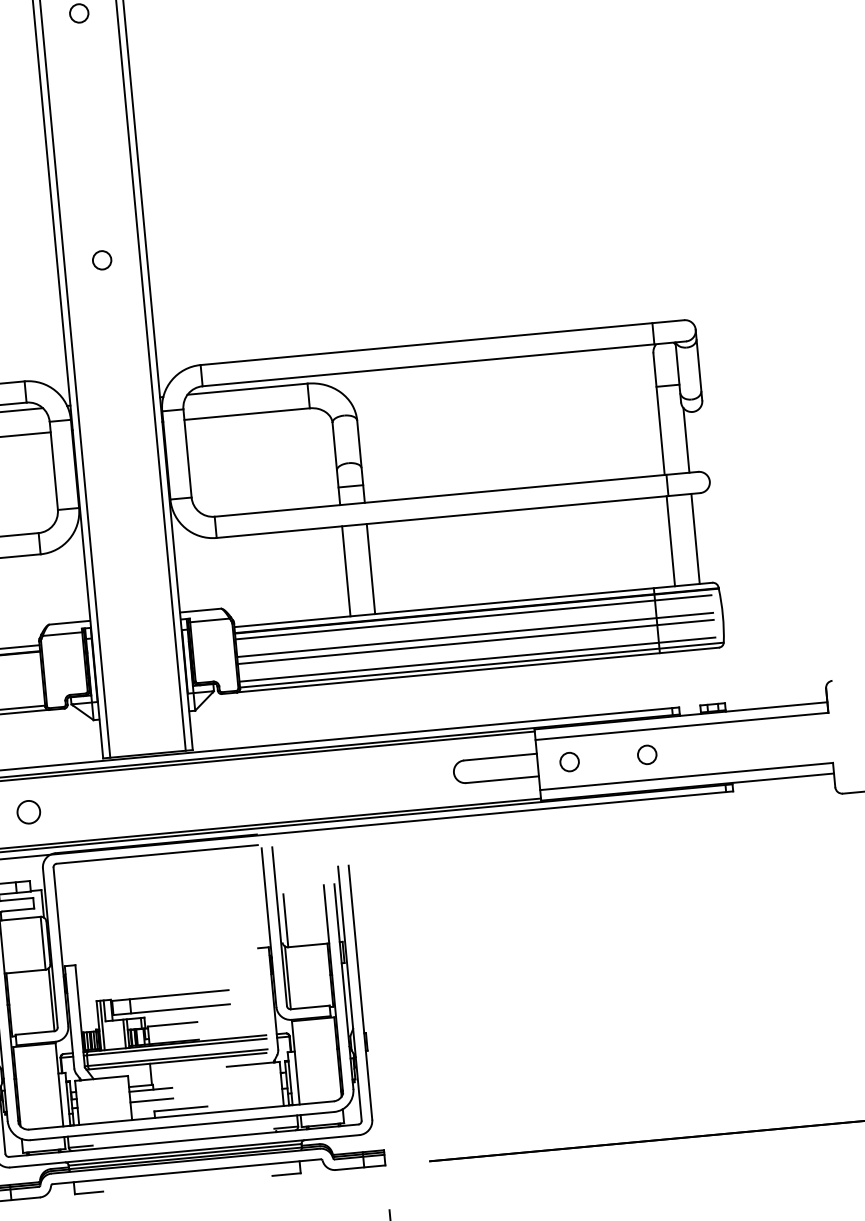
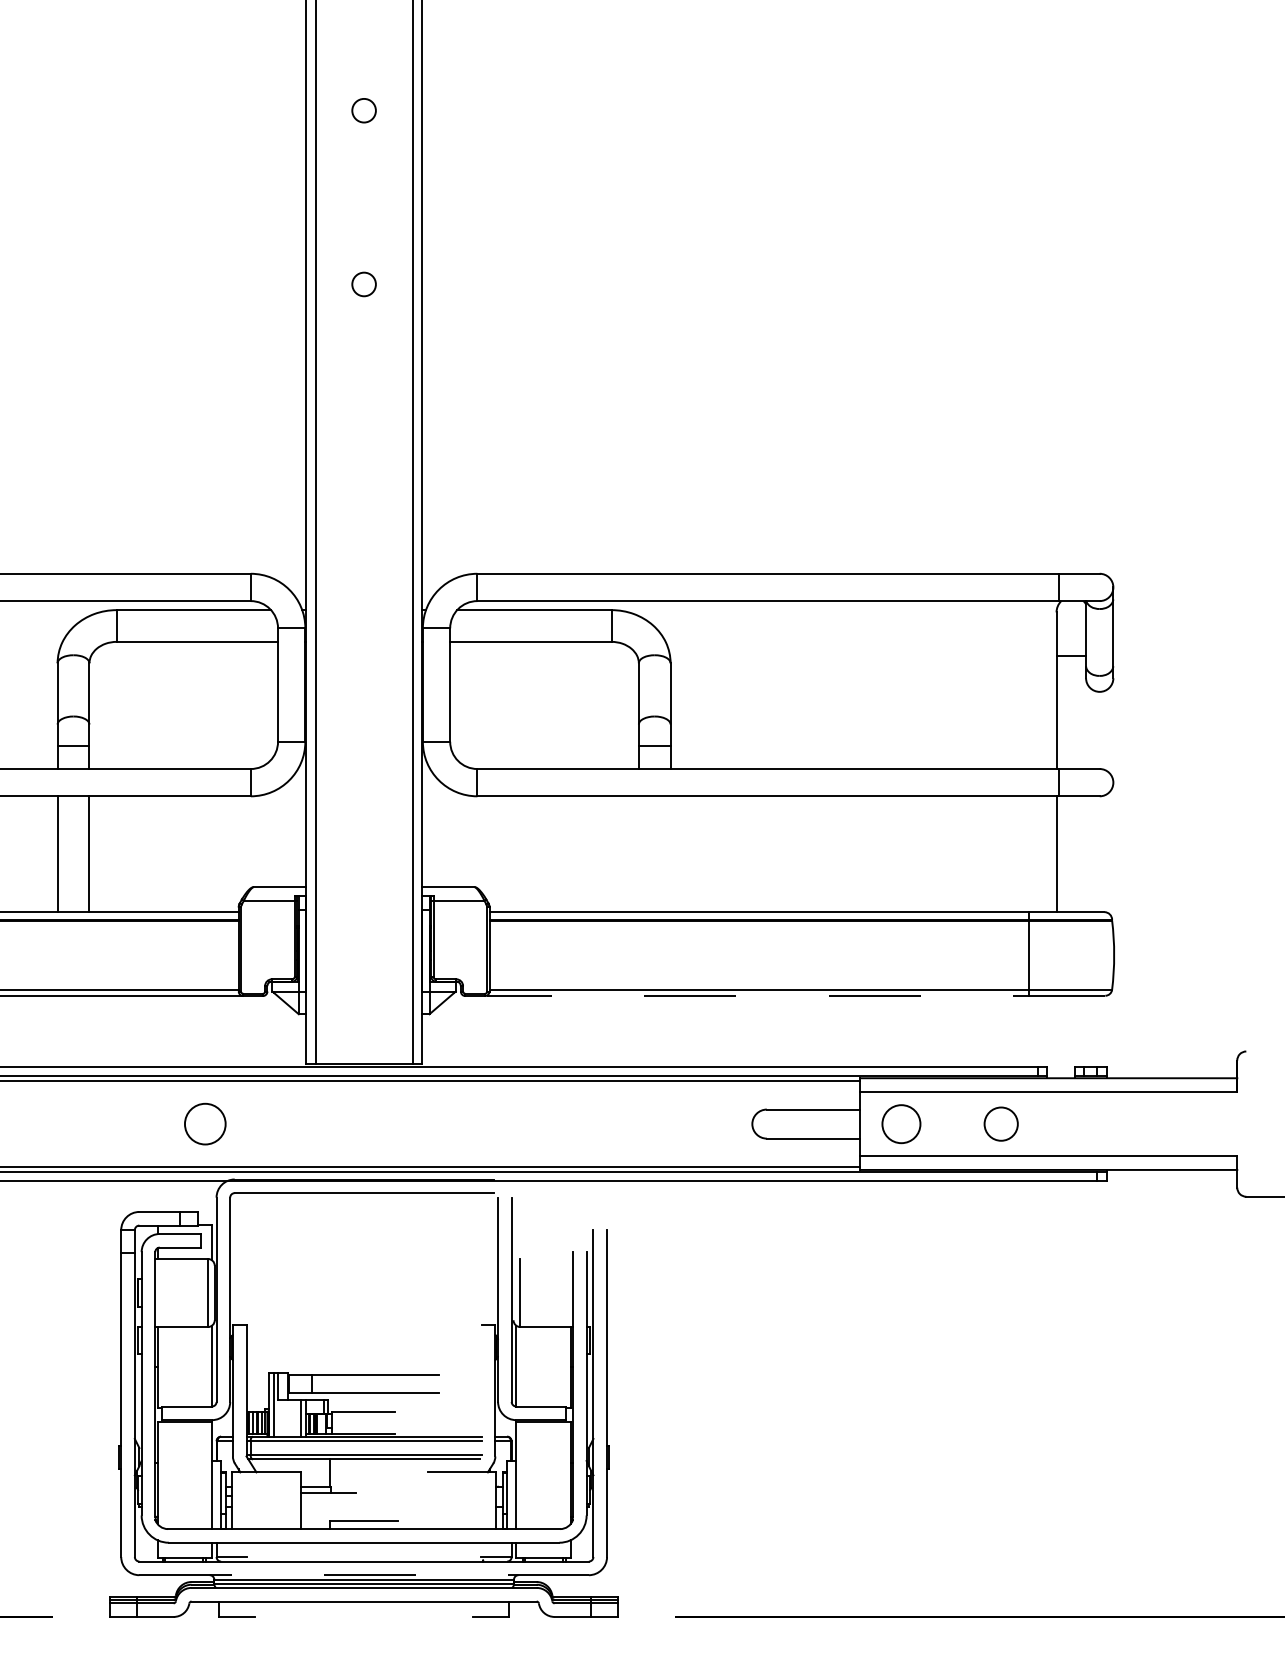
circle: (101, 260) -> (363, 284), moved
line: (686, 440) -> (1088, 727), removed
line: (695, 539) -> (1088, 854), removed
line: (370, 569) -> (670, 854), removed
line: (346, 571) -> (638, 854), removed
line: (473, 616) -> (795, 927), removed
line: (474, 634) -> (795, 950), removed
line: (475, 641) -> (795, 959), removed
line: (477, 659) -> (795, 982), removed
line: (478, 669) -> (795, 995), solid -> dashed
circle: (646, 754) -> (1000, 1123), size x1.4
circle: (569, 761) -> (900, 1123), size x1.6
circle: (28, 811) -> (204, 1123), size x1.4
line: (151, 1100) -> (327, 1506), removed
line: (185, 1151) -> (364, 1575), solid -> dashed

